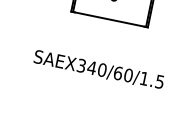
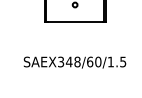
text: (102, 70) -> (77, 62), SAEX340/60/1.5 -> SAEX348/60/1.5

